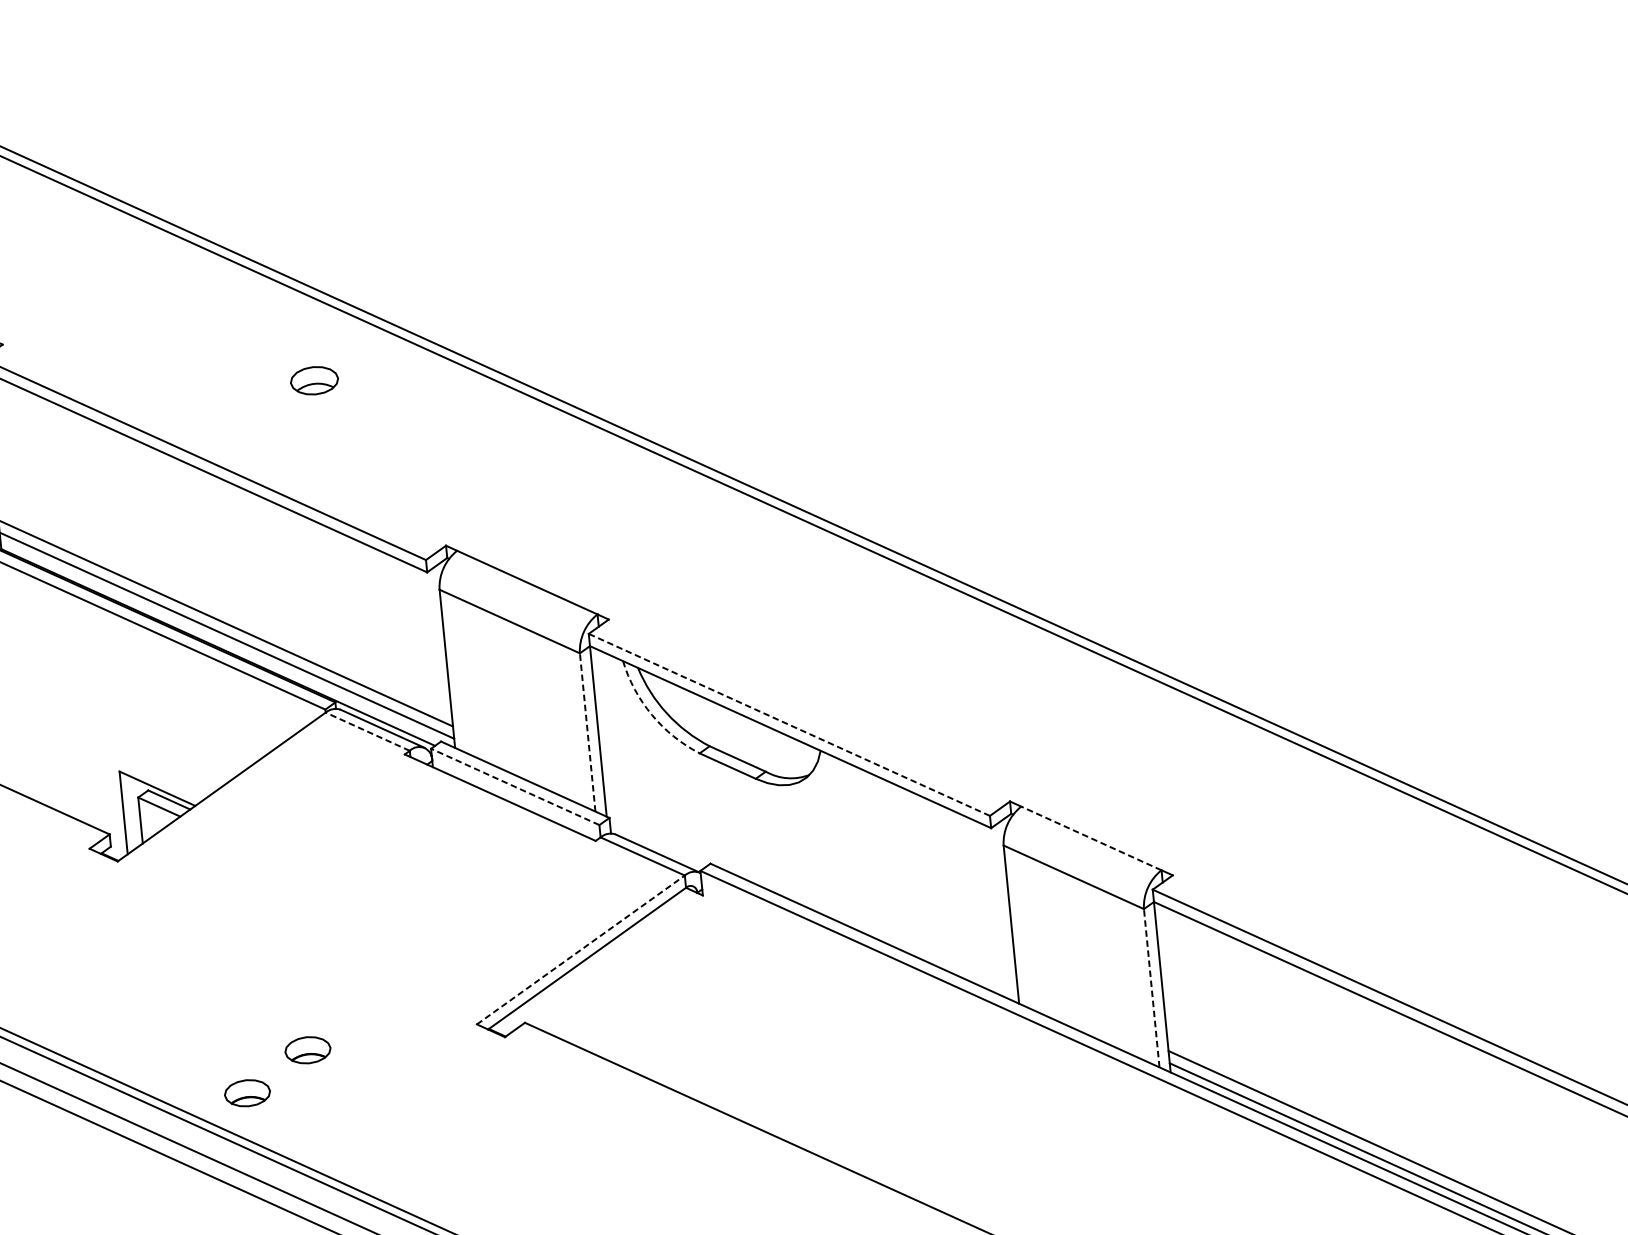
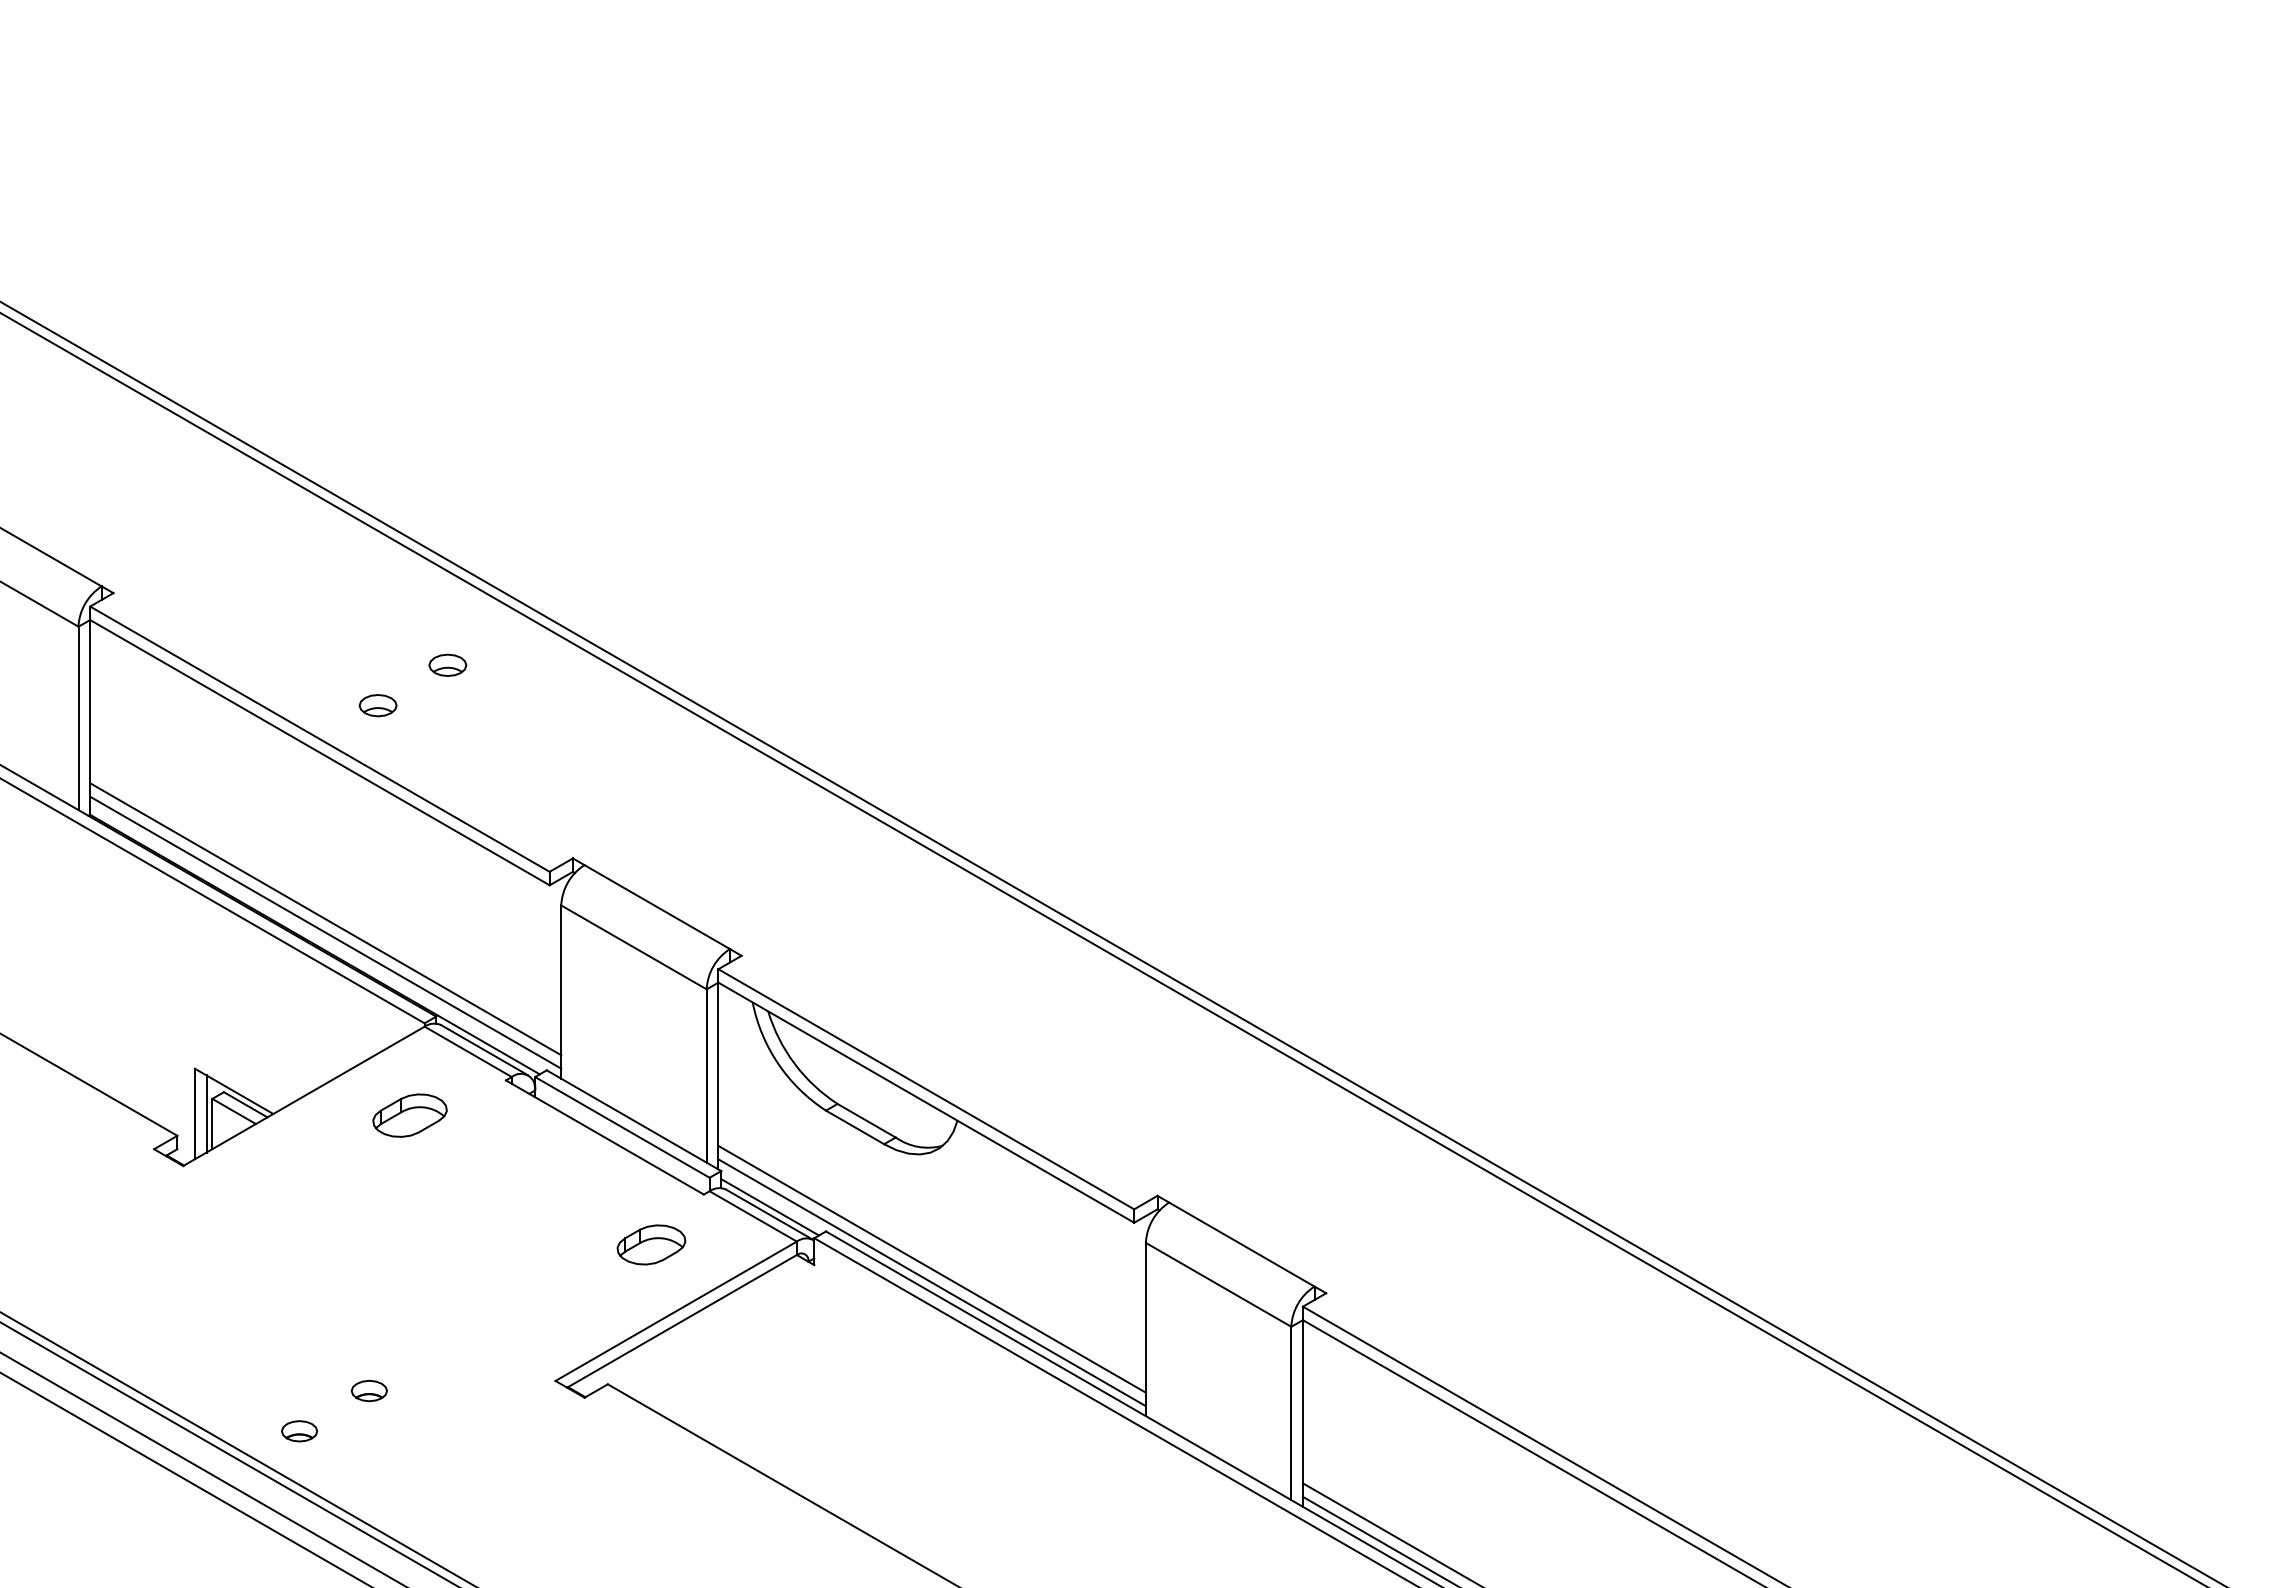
part: (314, 379) -> (447, 664), size x0.71
part: (253, 423) -> (377, 705), added
arc: (652, 714) -> (778, 1063), dashed -> solid
line: (788, 725) -> (925, 1089), dashed -> solid
line: (367, 731) -> (467, 1051), dashed -> solid
line: (587, 732) -> (706, 1076), dashed -> solid
line: (515, 786) -> (622, 1127), dashed -> solid
part: (319, 795) -> (409, 1115), added
line: (134, 811) -> (206, 1113), added
line: (1091, 838) -> (1241, 1244), dashed -> solid
line: (657, 846) -> (770, 1207), added
line: (810, 888) -> (931, 1268), added
part: (552, 891) -> (651, 1244), added
line: (811, 900) -> (931, 1282), added
line: (581, 950) -> (676, 1311), dashed -> solid
line: (1151, 988) -> (1291, 1413), dashed -> solid
part: (306, 1049) -> (368, 1390), size x0.71
part: (247, 1093) -> (299, 1431), size x0.71

